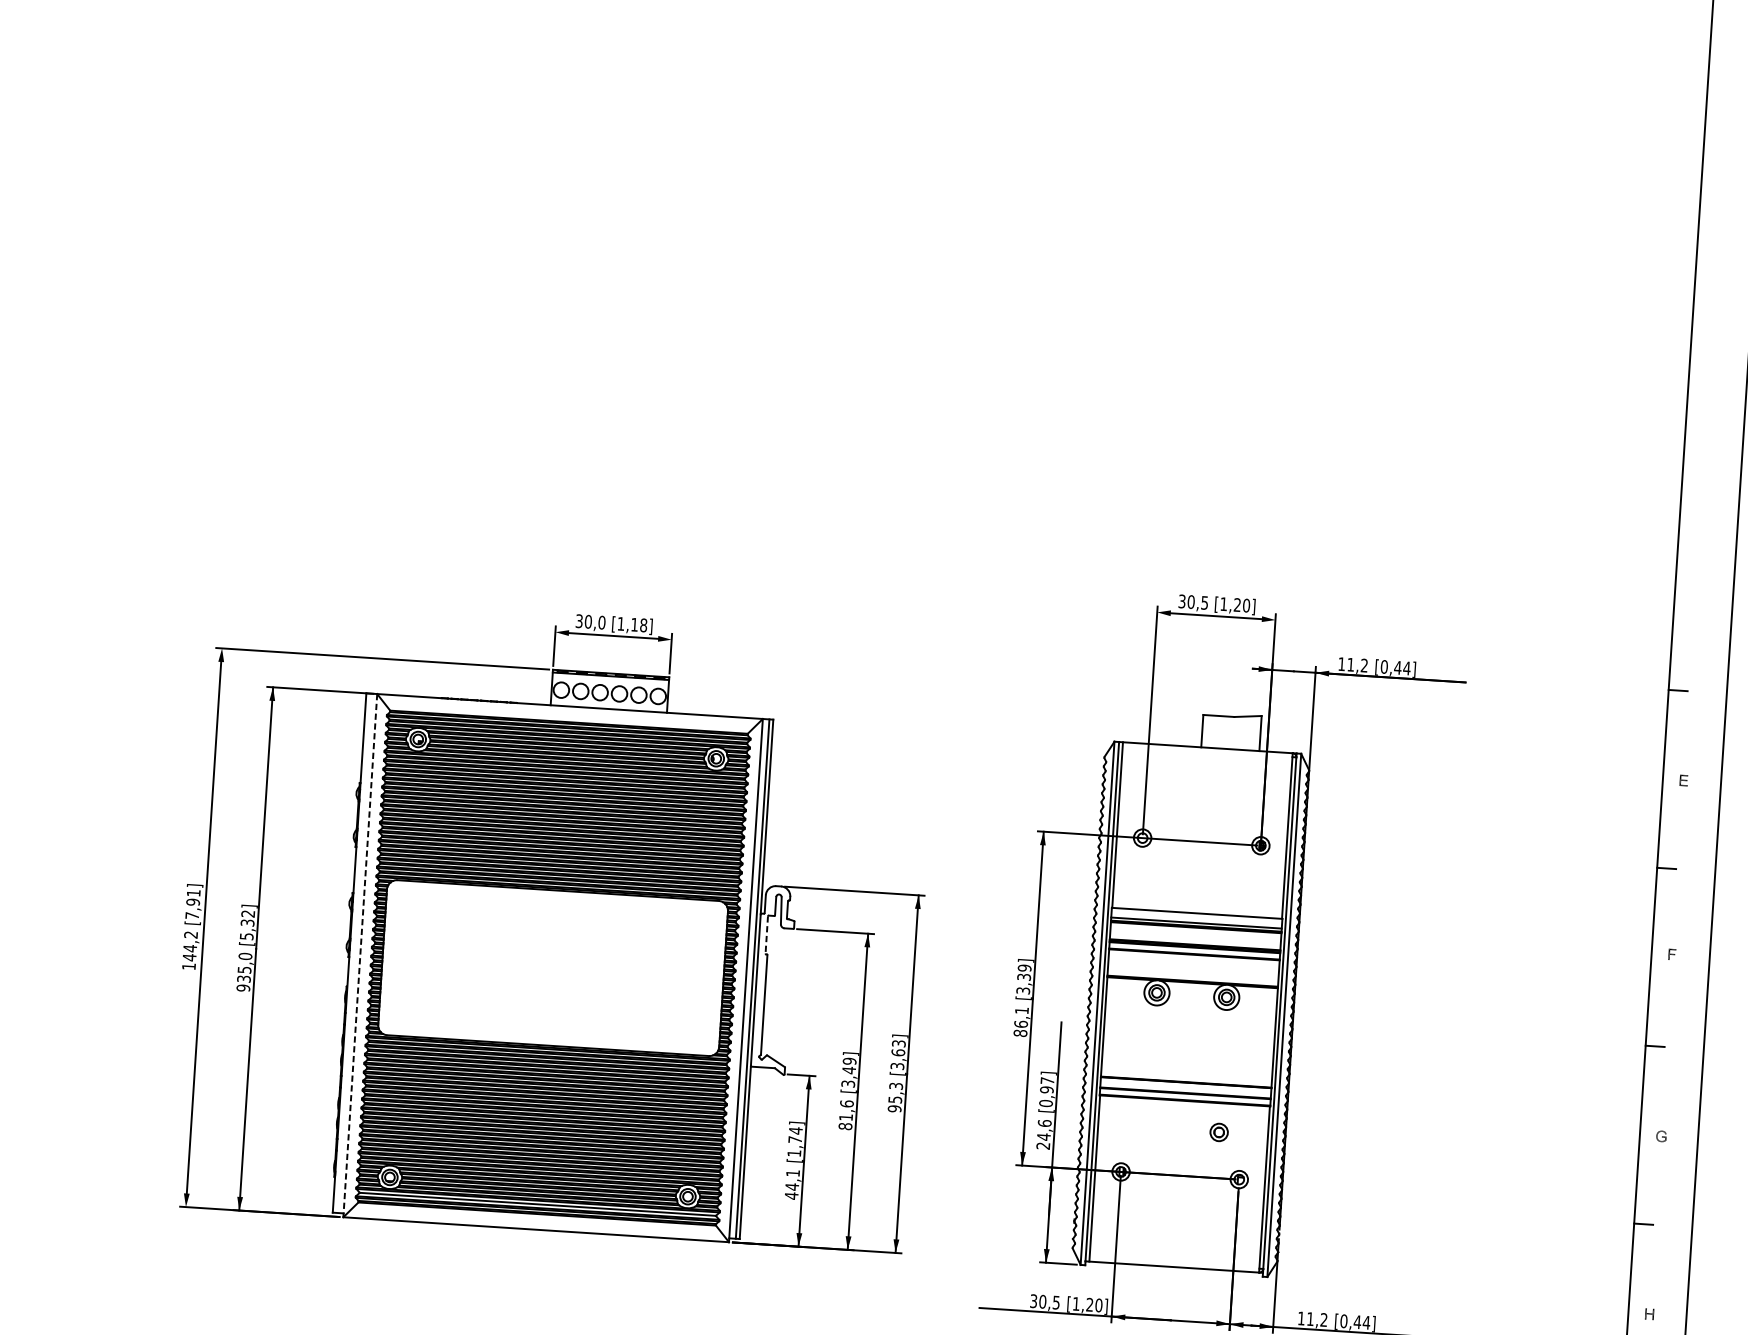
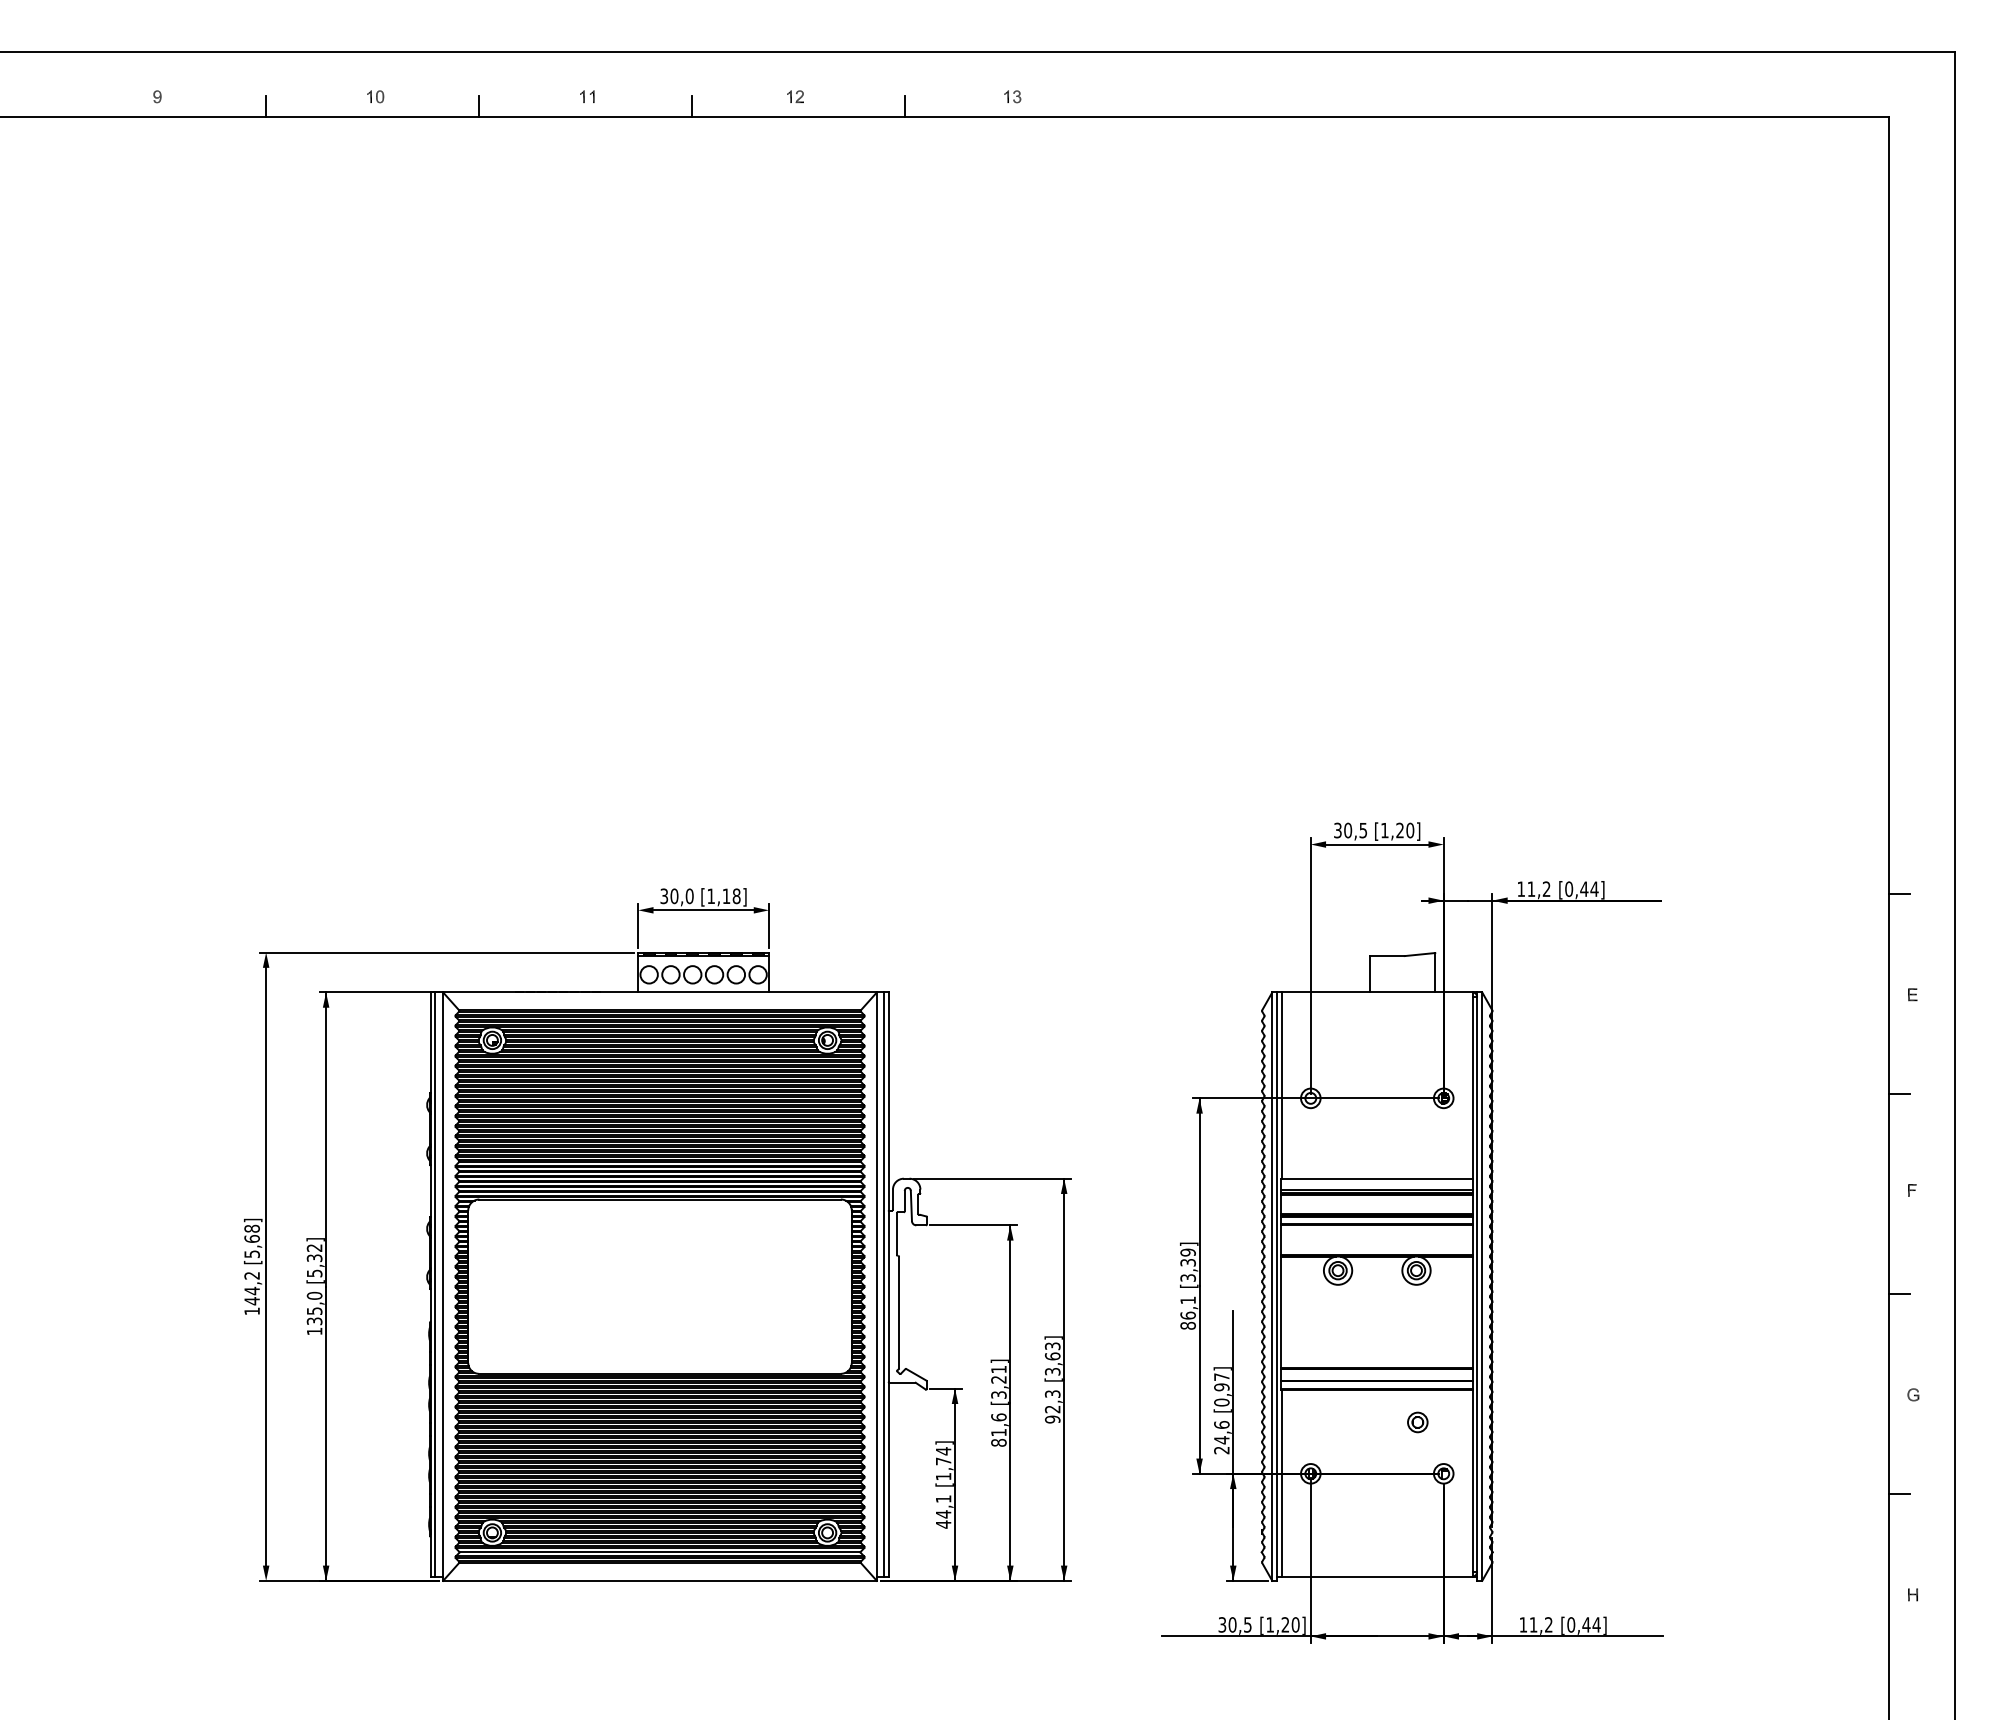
text: (192, 904) -> (251, 1241), [7,91] -> [5,68]
line: (766, 935) -> (896, 1234), dashed -> solid
line: (353, 953) -> (435, 1284), added
line: (360, 956) -> (443, 1287), dashed -> solid
text: (243, 988) -> (314, 1331), 935,0 -> 135,0
text: (849, 1065) -> (998, 1374), [3,49] -> [3,21]
text: (895, 1099) -> (1052, 1409), 95,3 -> 92,3

